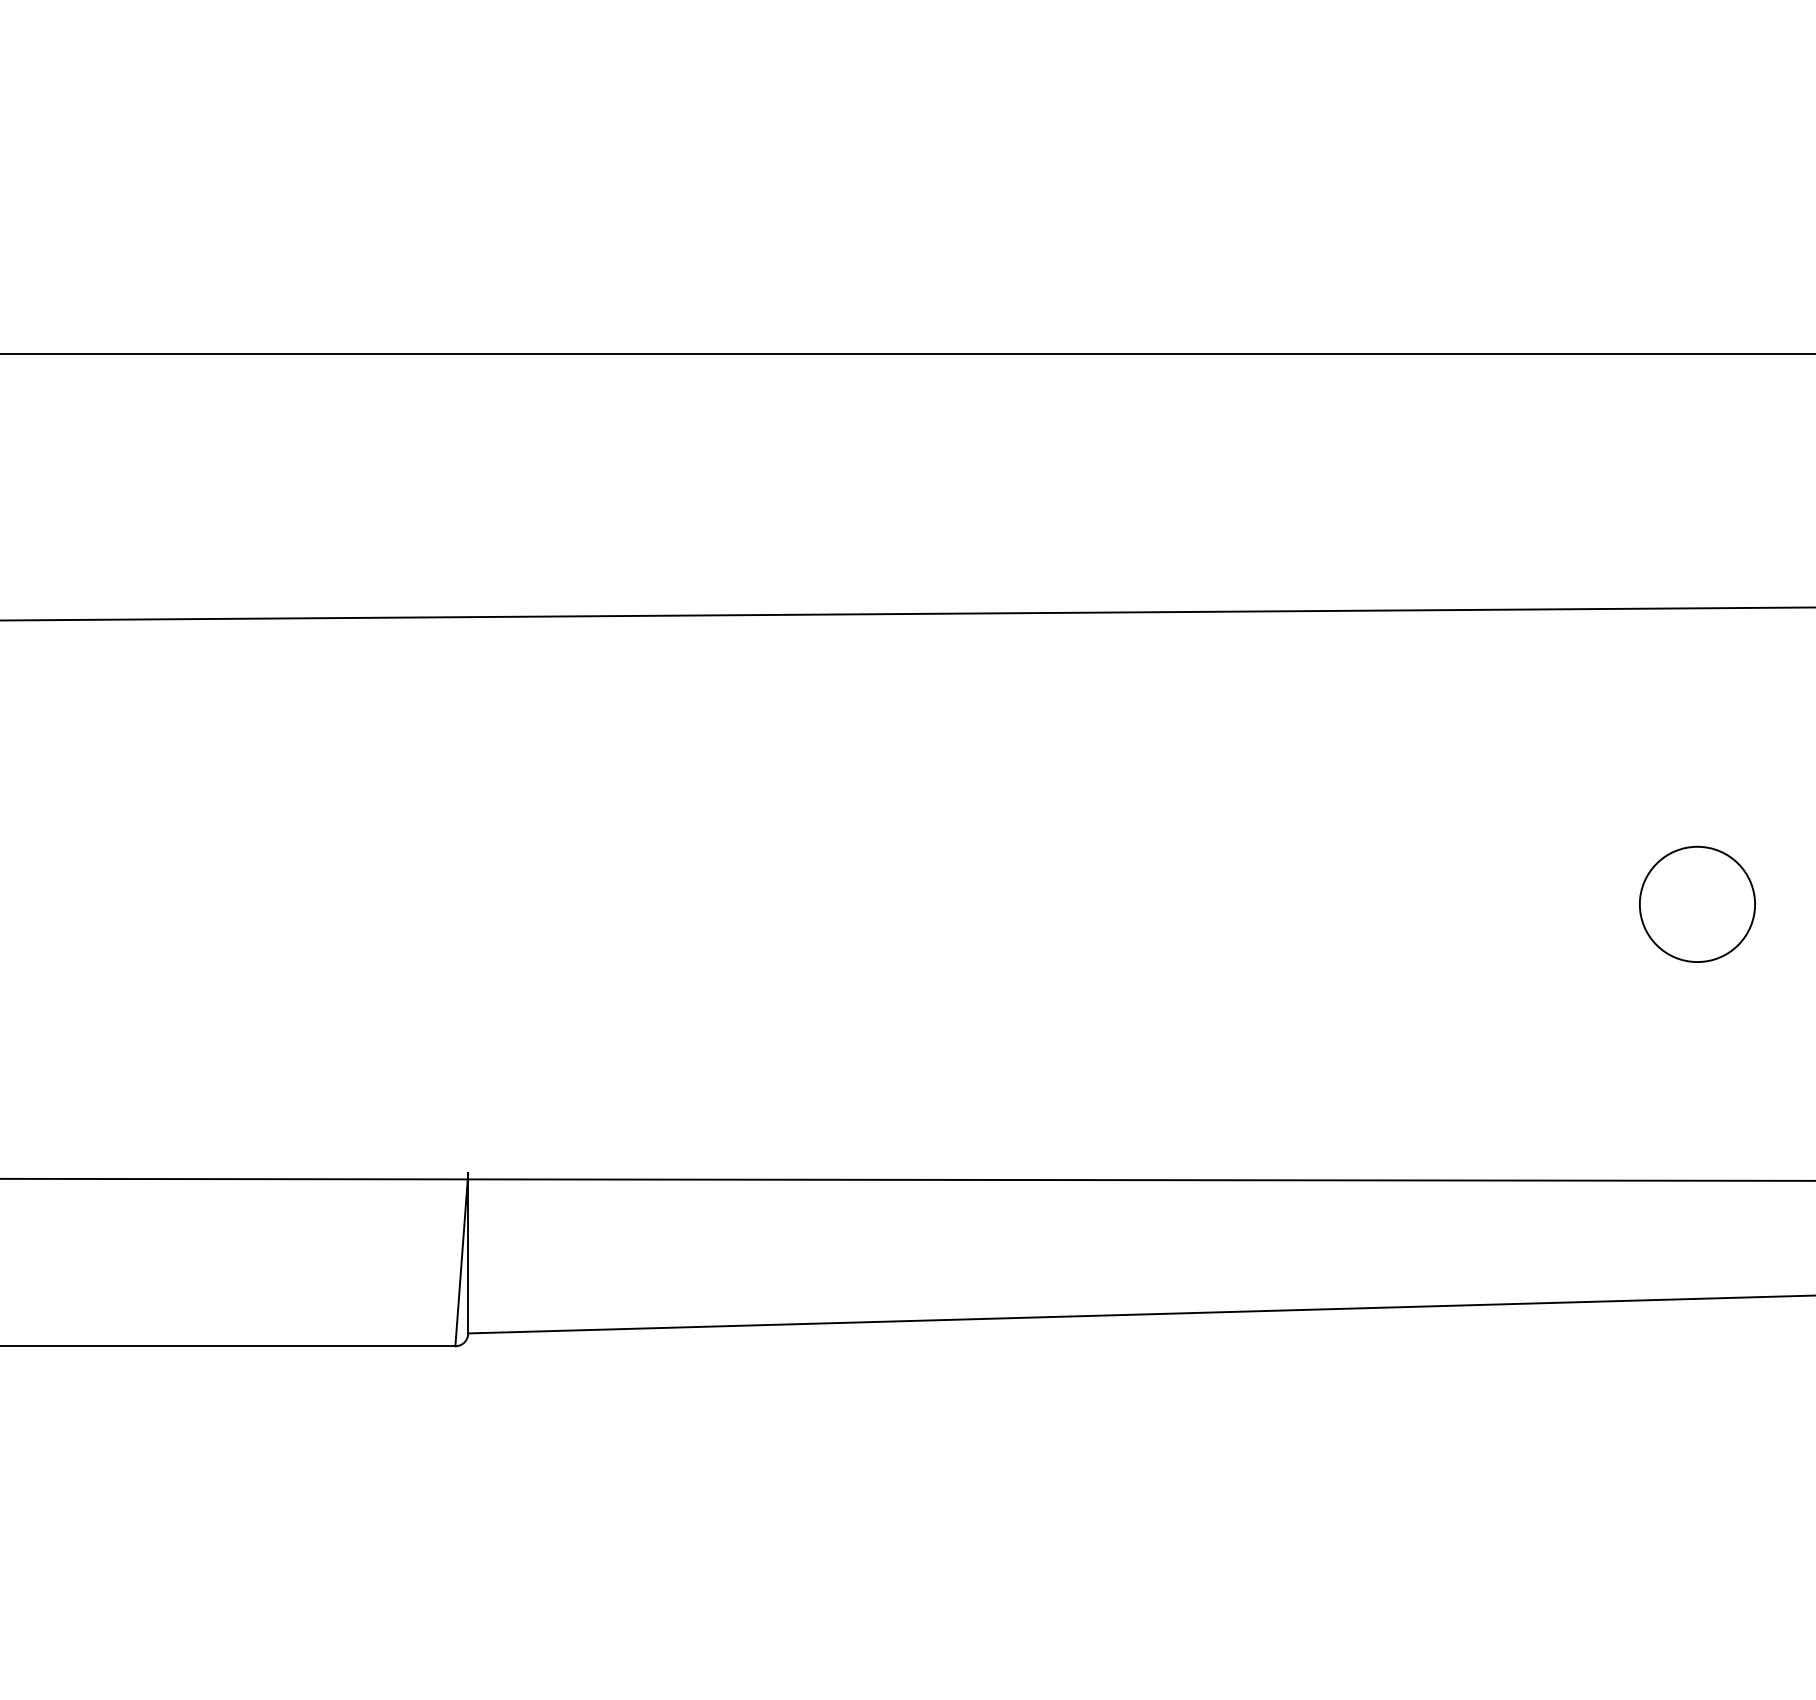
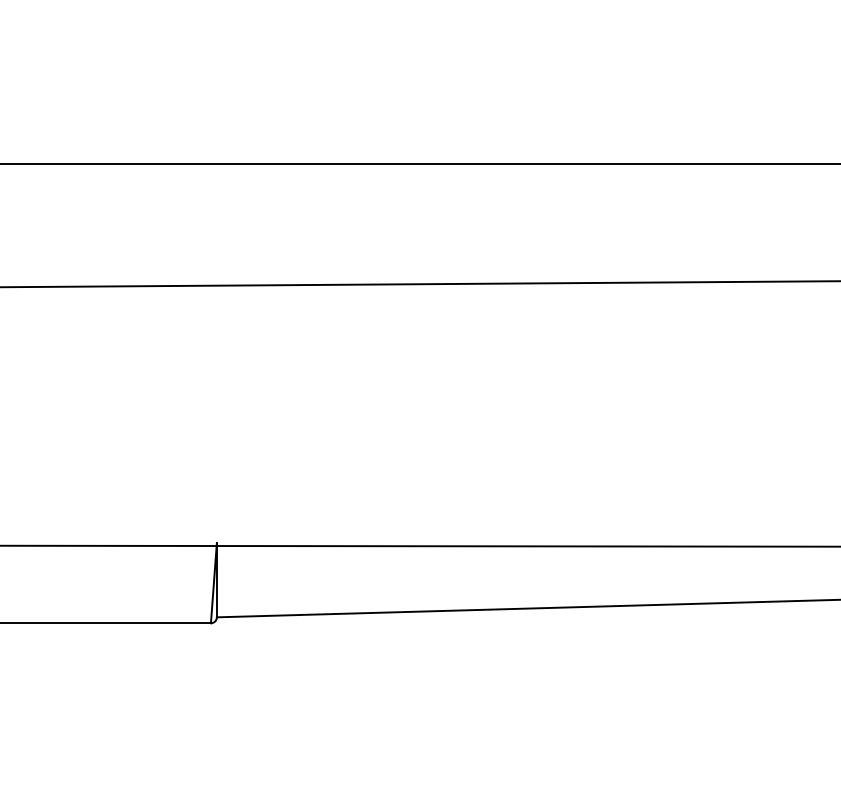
circle: (1696, 903) -> (785, 418), removed

